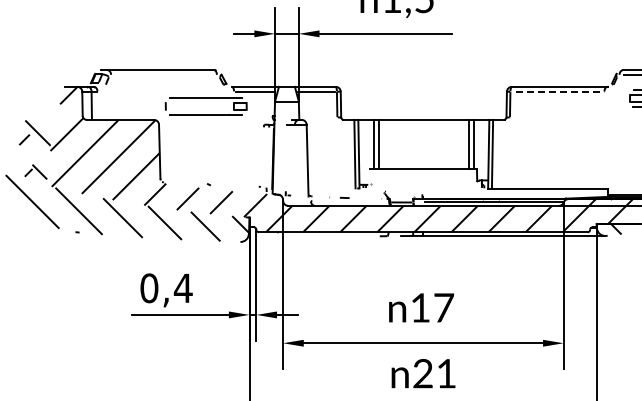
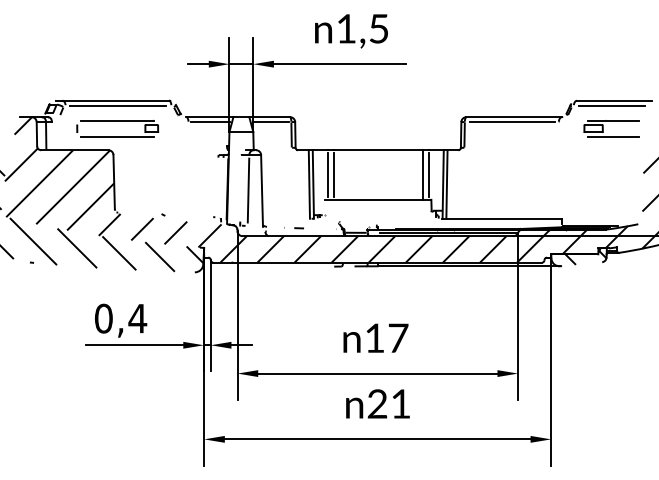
line: (163, 75) -> (117, 105), added
line: (558, 92) -> (512, 122), dashed -> solid
part: (206, 99) -> (117, 121), moved
line: (294, 160) -> (248, 190), added

